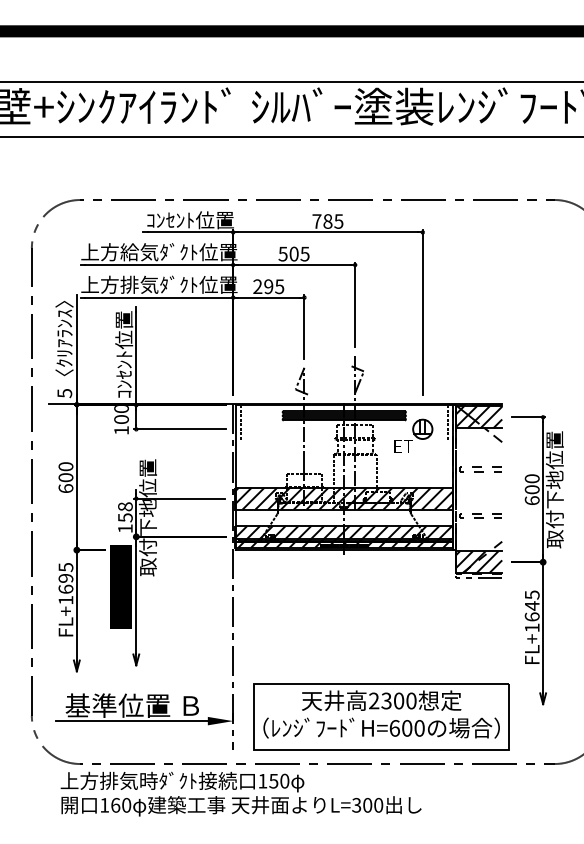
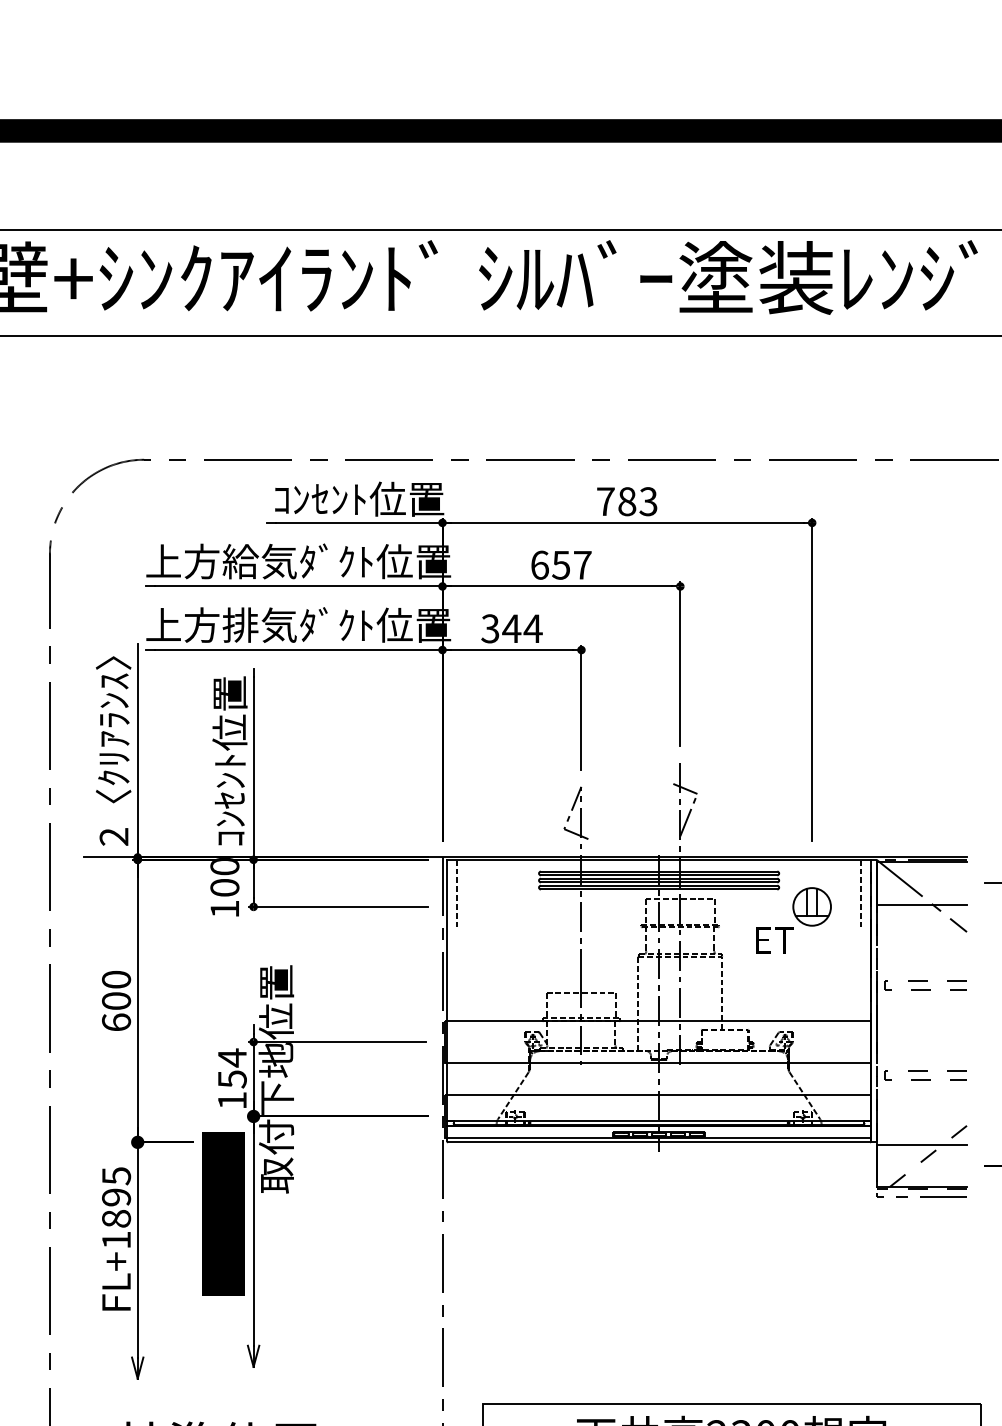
text: (338, 221) -> (647, 501), 785 -> 783
text: (293, 253) -> (560, 564), 505 -> 657
text: (268, 286) -> (511, 628), 295 -> 344
text: (64, 393) -> (113, 836), 5 -> 2
hatch: (478, 417) -> (920, 883), removed
hatch: (343, 498) -> (657, 1041), removed
text: (125, 506) -> (232, 1057), 158 -> 154
hatch: (343, 536) -> (657, 1115), removed
hatch: (478, 562) -> (920, 1166), removed
text: (65, 588) -> (115, 1217), FL+1695 -> FL+1895

